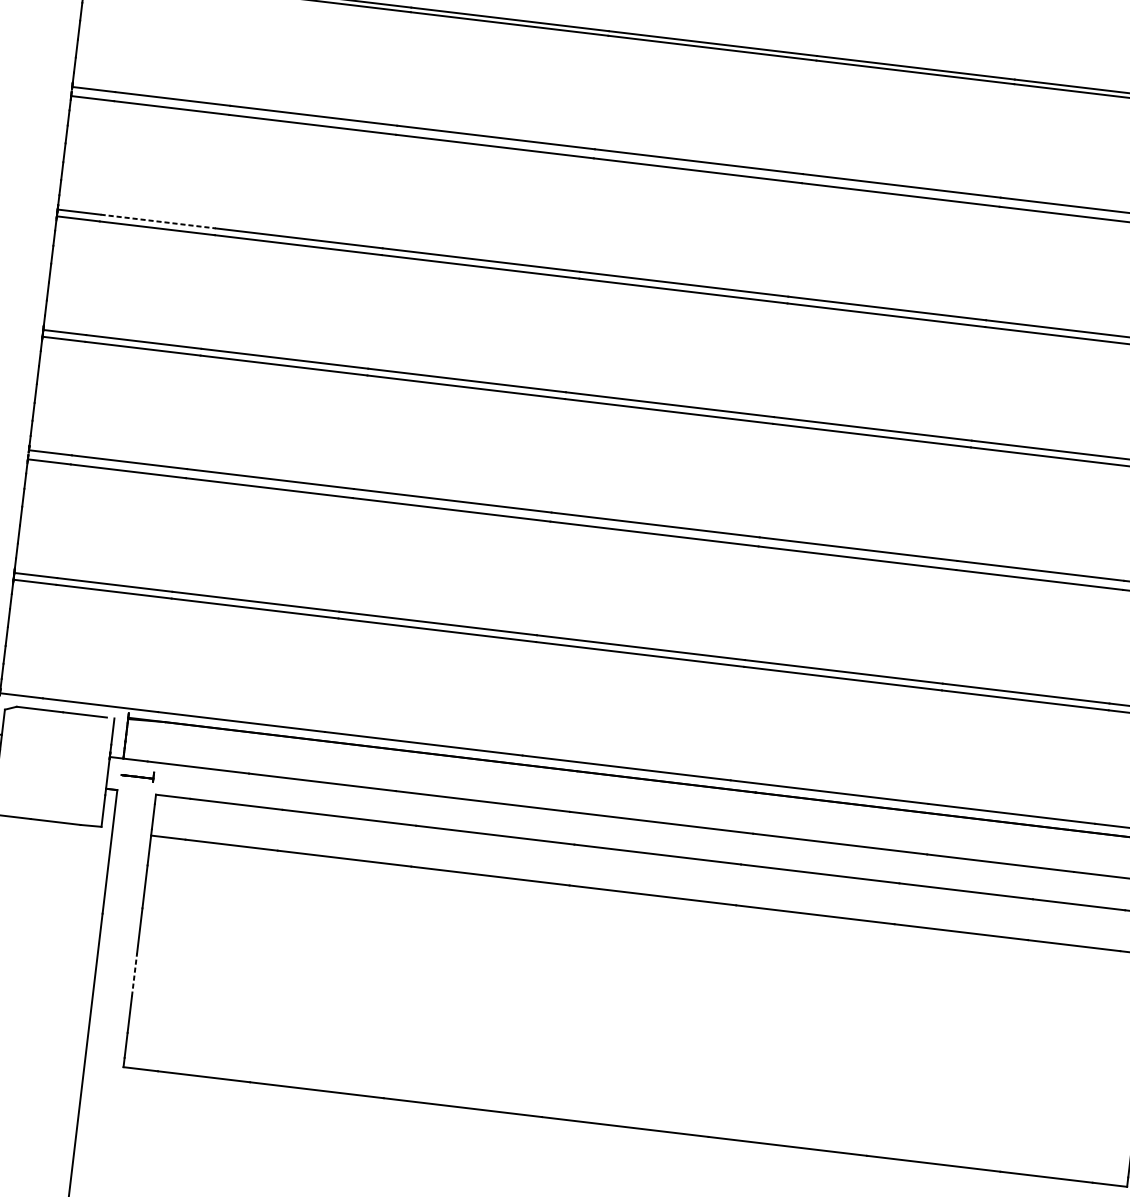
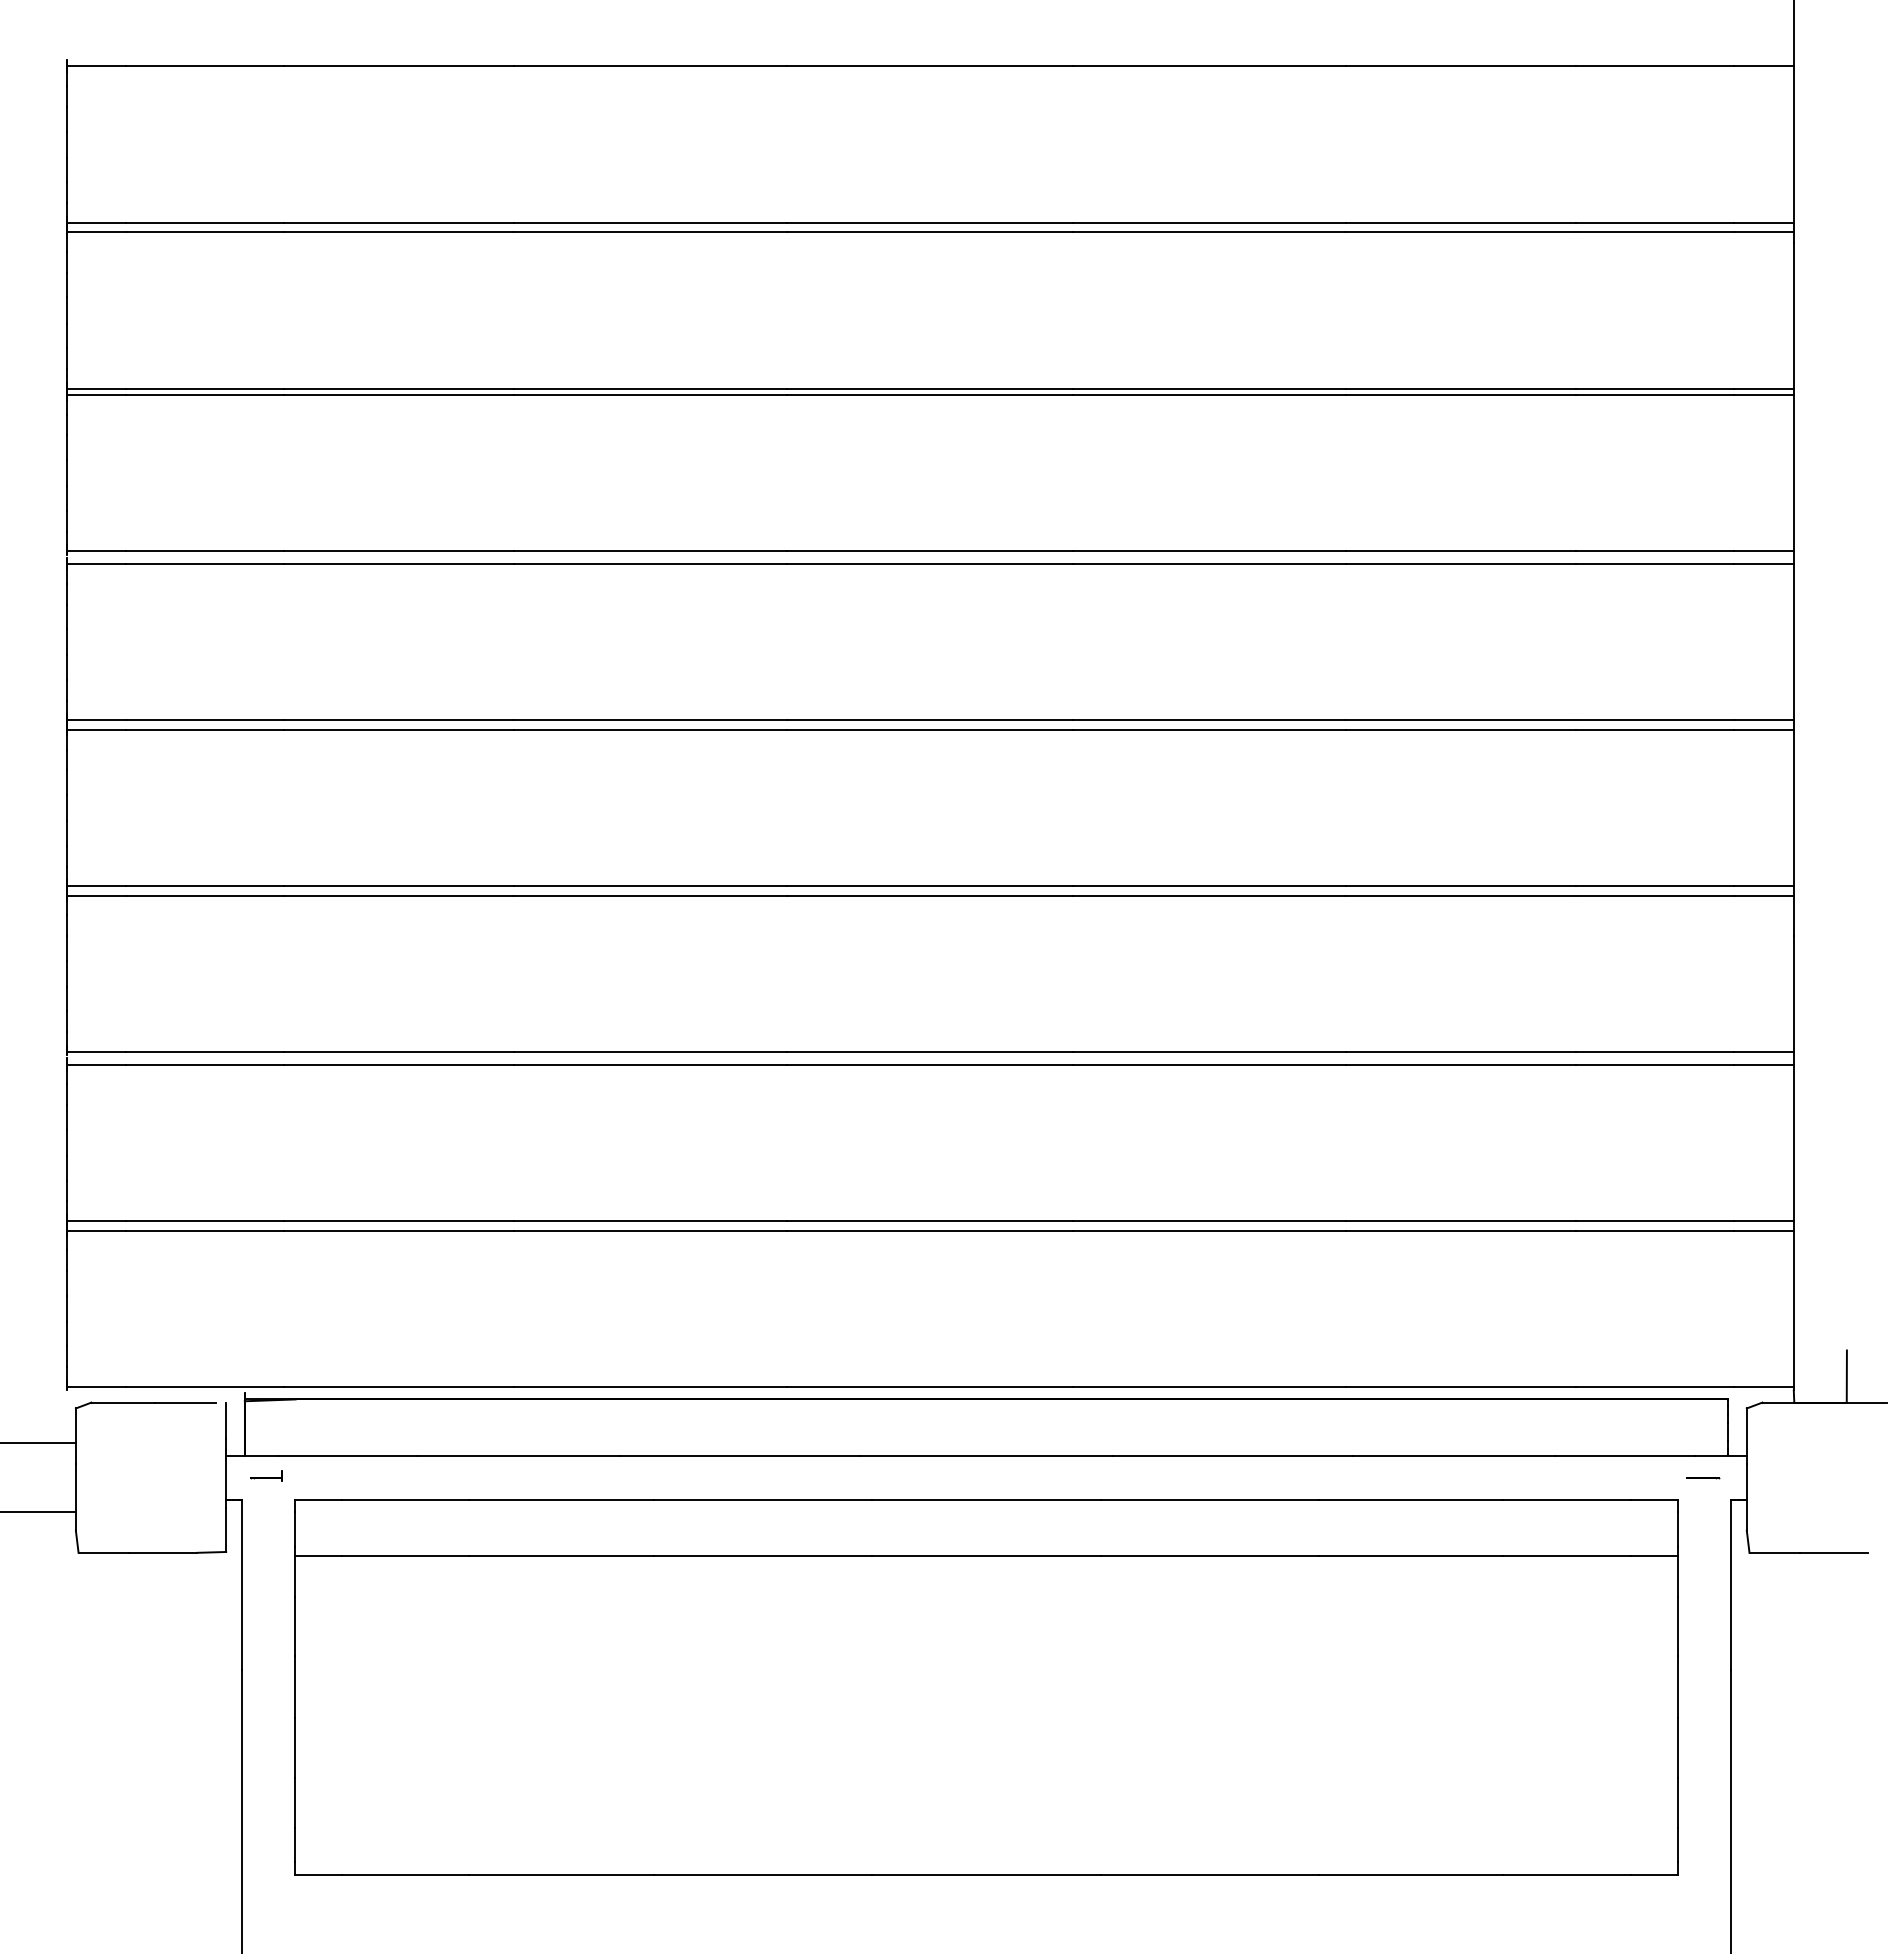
line: (158, 221) -> (205, 720), dashed -> solid
part: (137, 774) -> (266, 1475), size x0.71
line: (134, 975) -> (294, 1748), dashed -> solid

